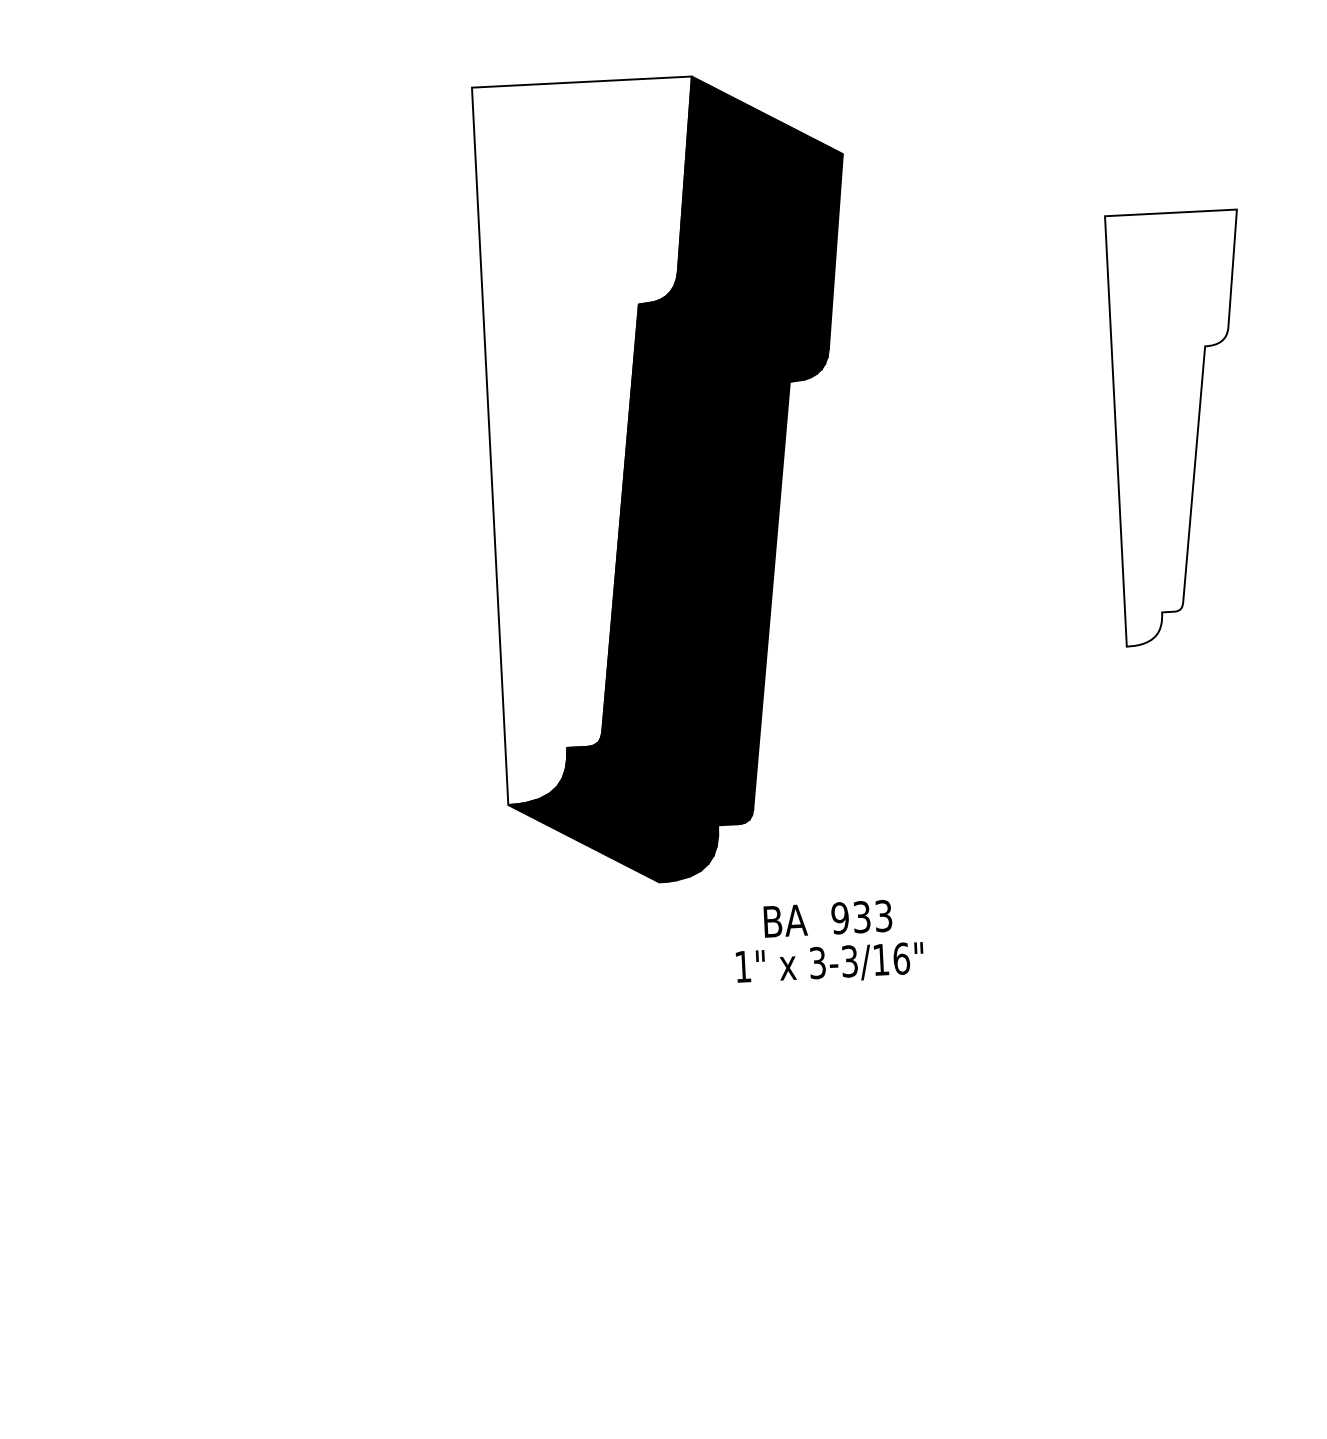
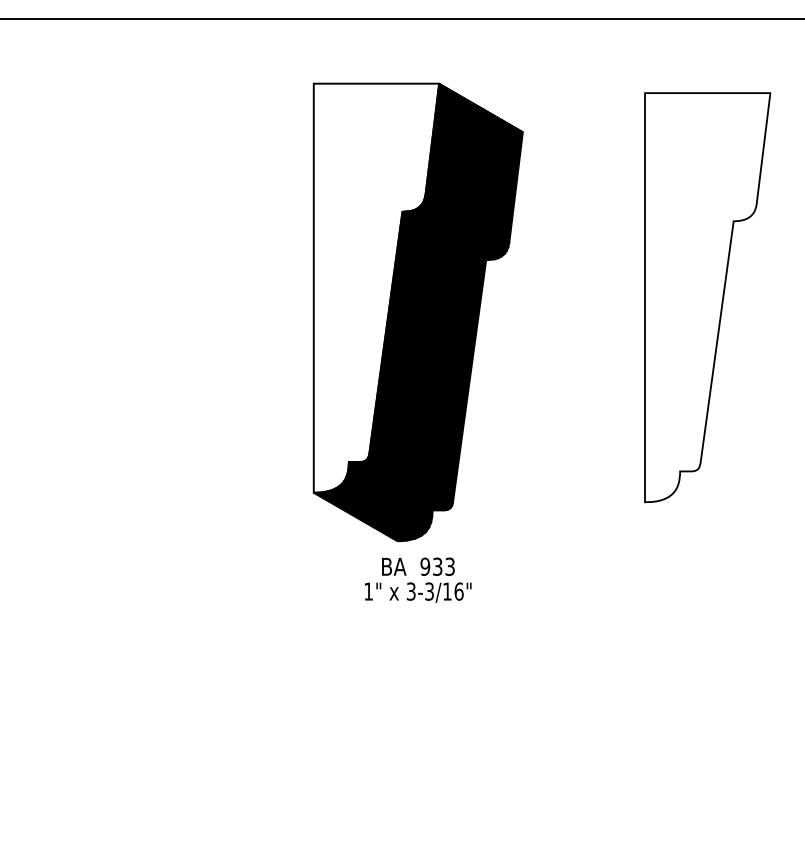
part: (1181, 427) -> (707, 297), size x1.67
text: (829, 941) -> (418, 579), moved

